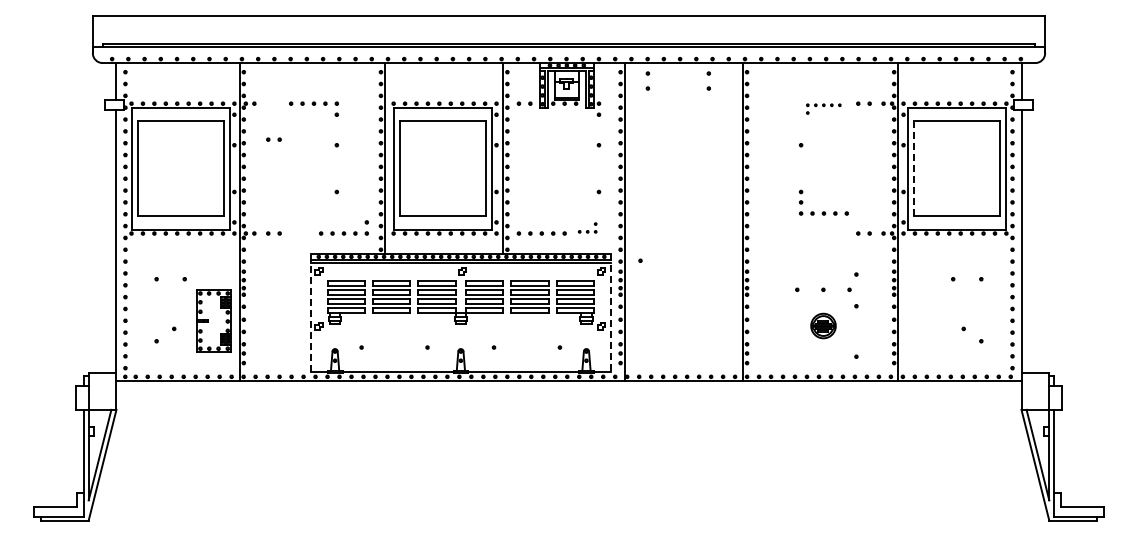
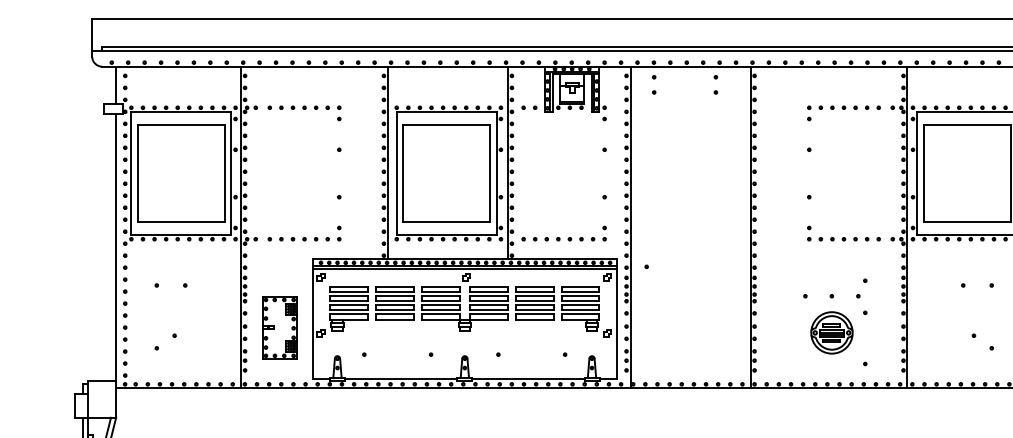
part: (823, 108) -> (831, 112), size x1.43
part: (273, 139) -> (275, 107), moved
line: (914, 168) -> (924, 173), dashed -> solid
part: (823, 207) -> (831, 233), moved
part: (343, 227) -> (315, 233), moved
part: (587, 227) -> (593, 233), size x1.43
line: (310, 312) -> (312, 319), dashed -> solid
line: (610, 313) -> (616, 320), dashed -> solid
part: (213, 320) -> (279, 327), moved
part: (823, 325) -> (831, 332), size x1.67

